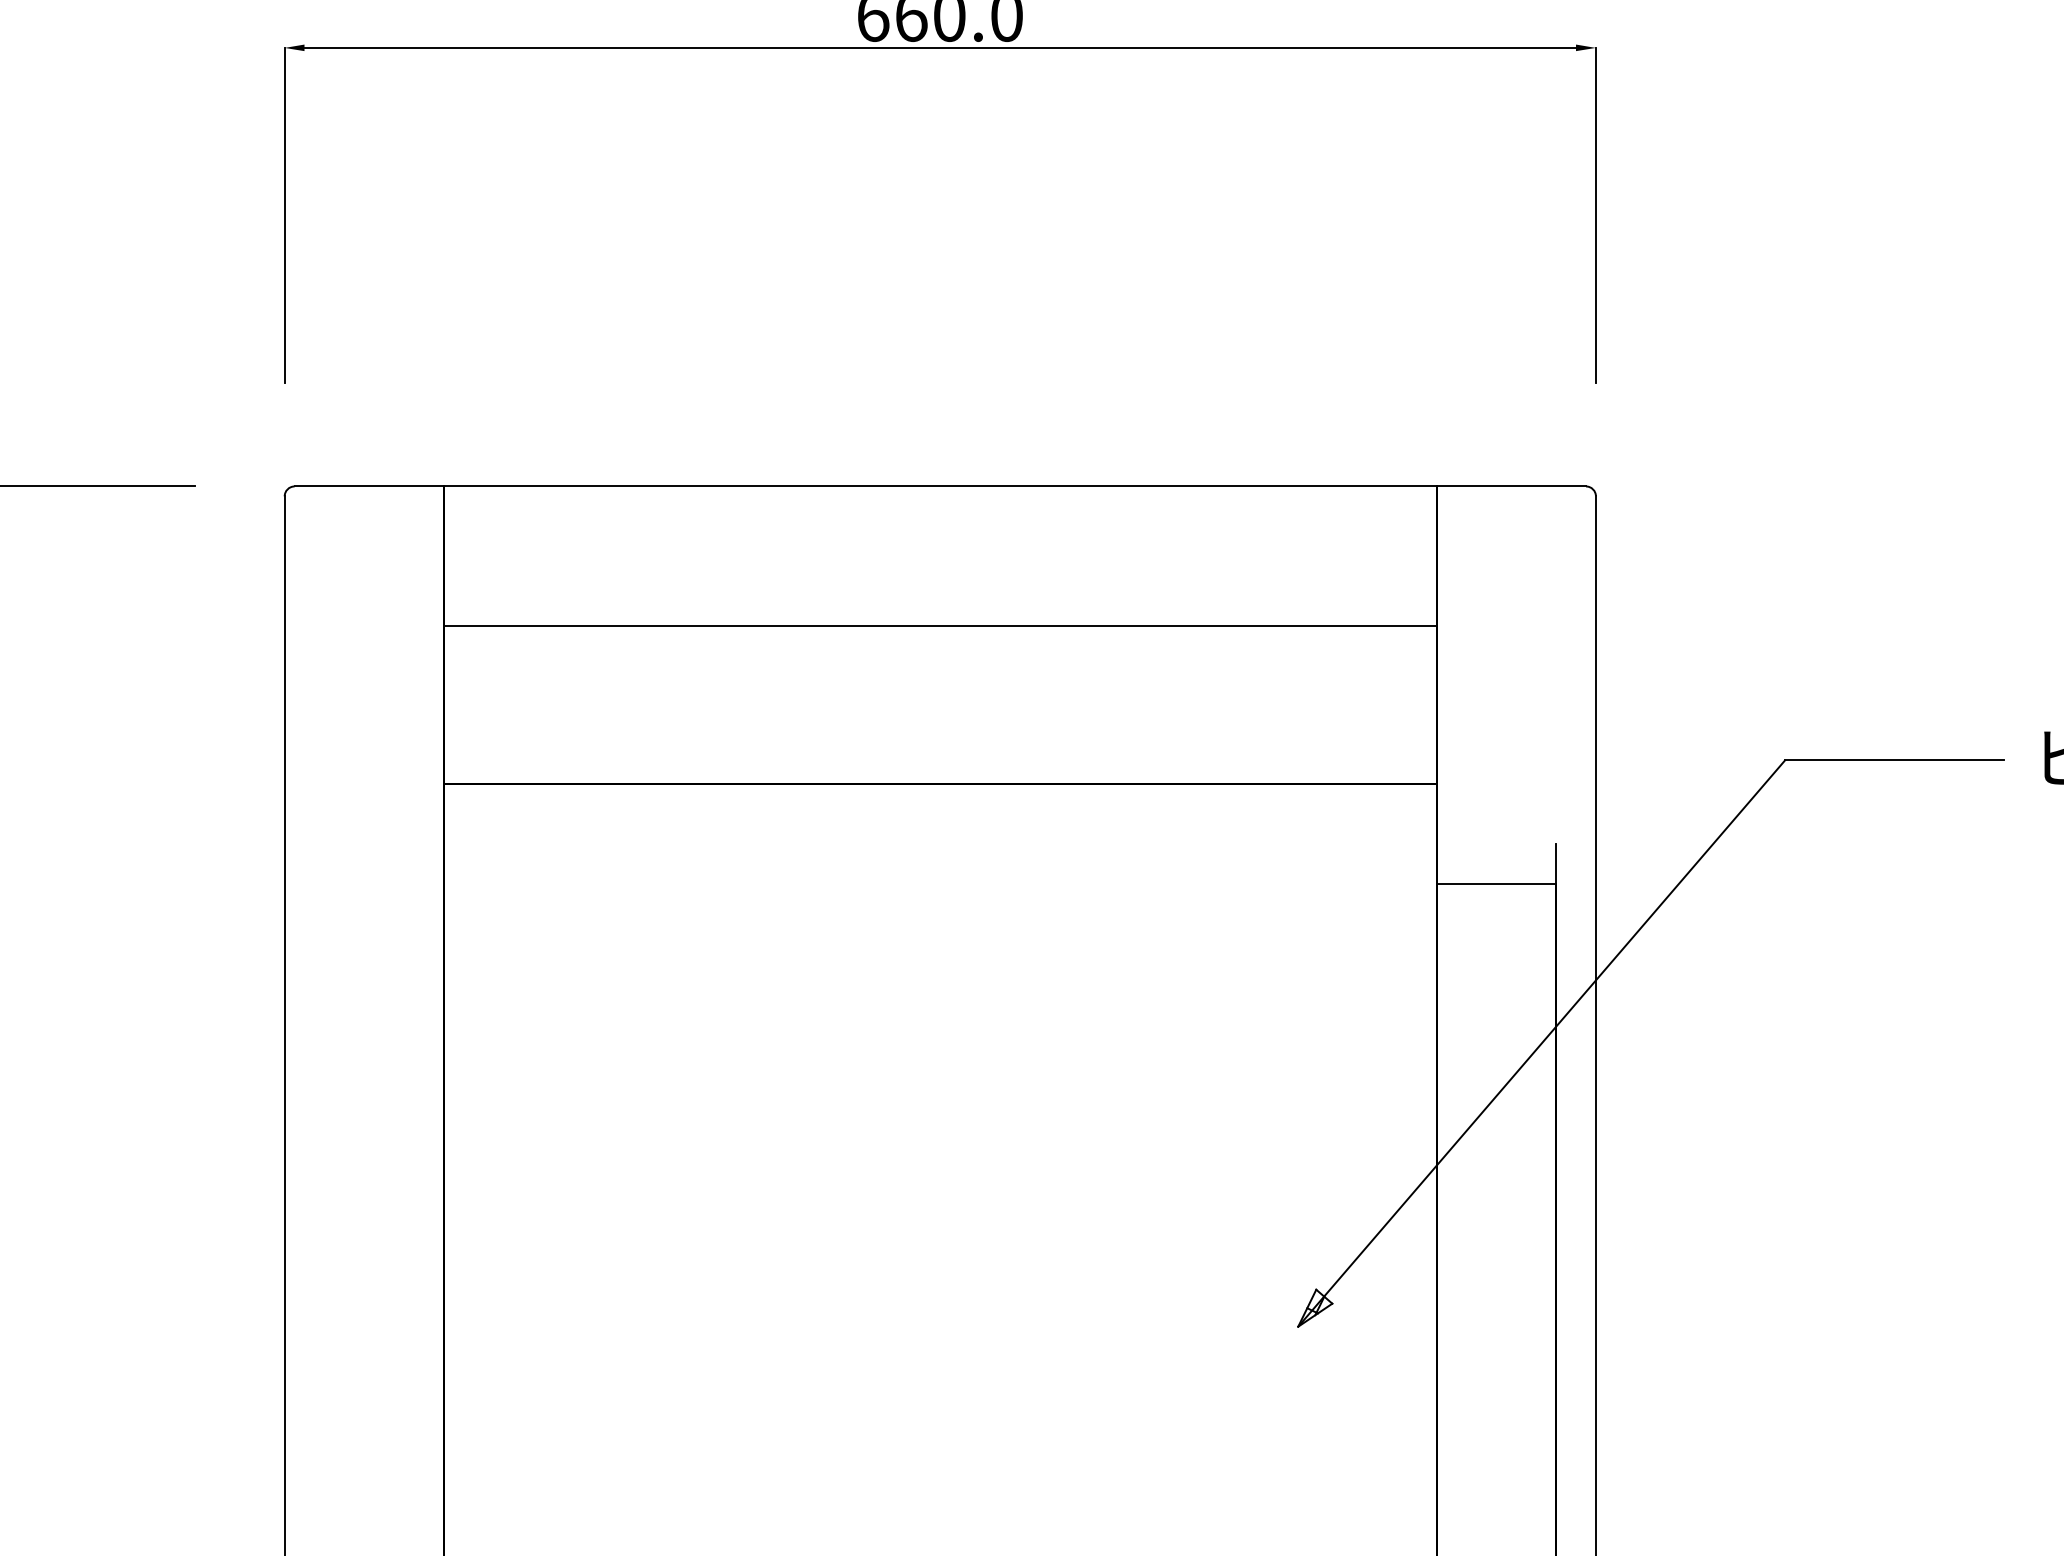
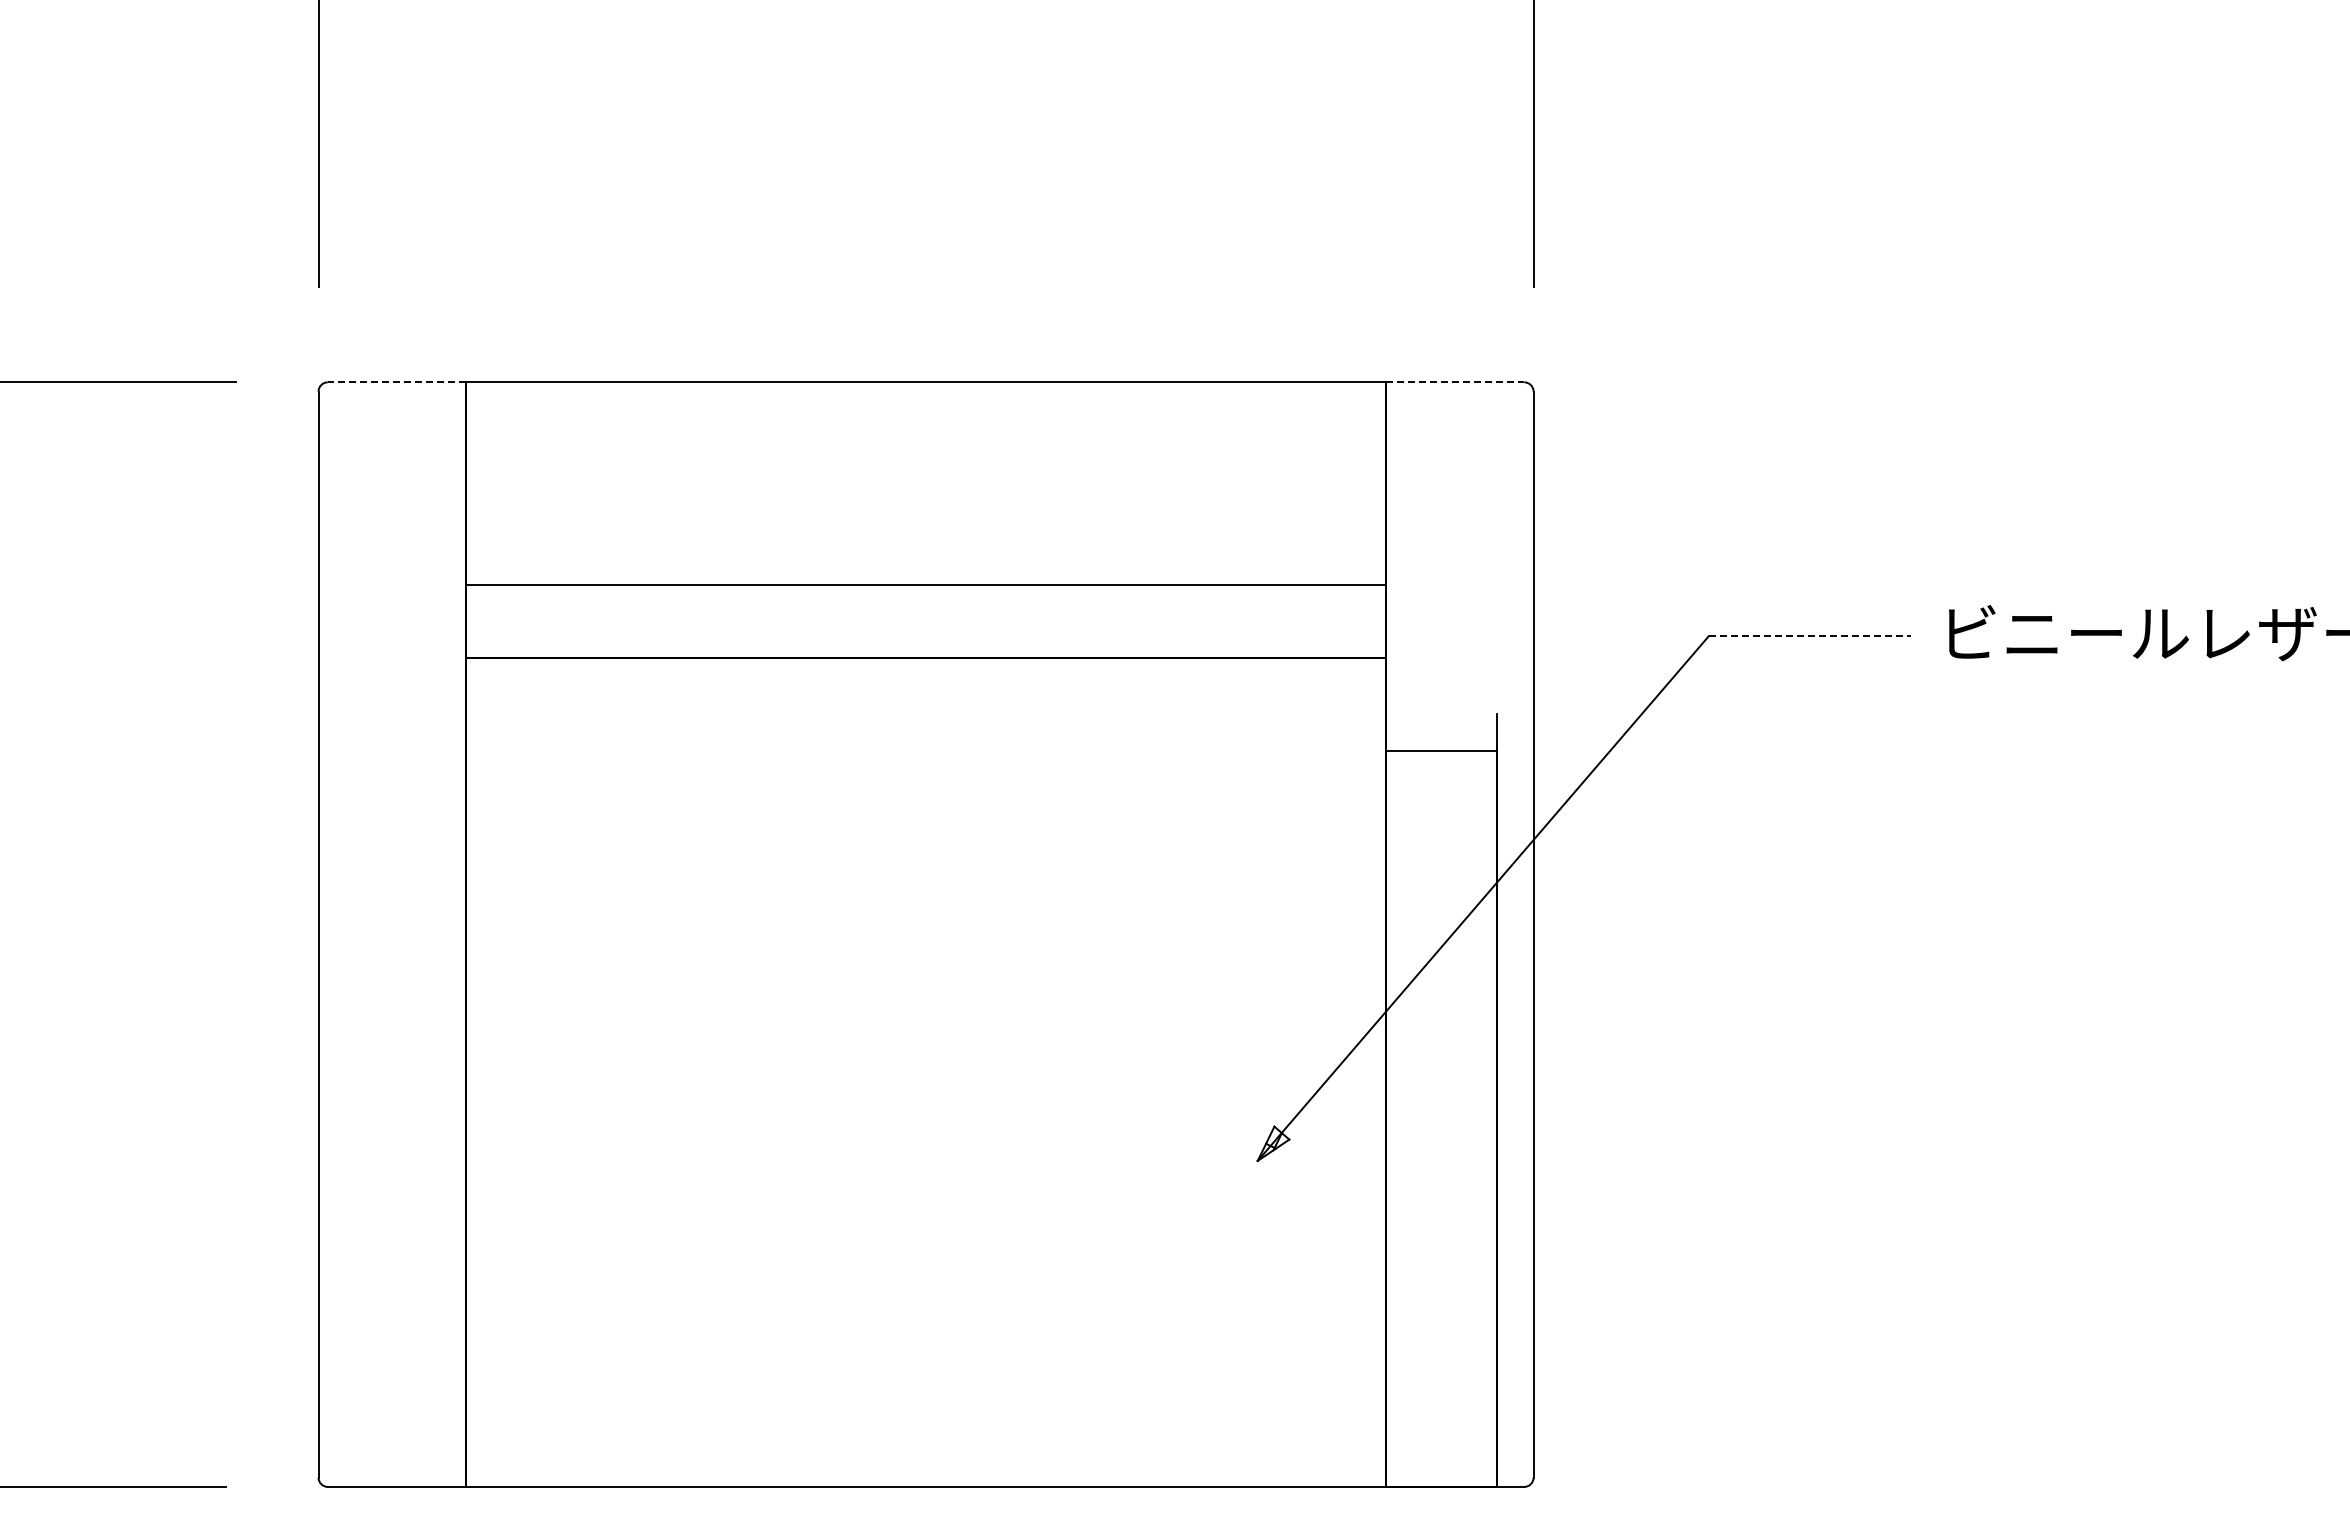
line: (368, 486) -> (396, 382), solid -> dashed
line: (1511, 486) -> (1455, 382), solid -> dashed
line: (939, 625) -> (925, 585), moved
line: (1894, 760) -> (1810, 636), solid -> dashed

